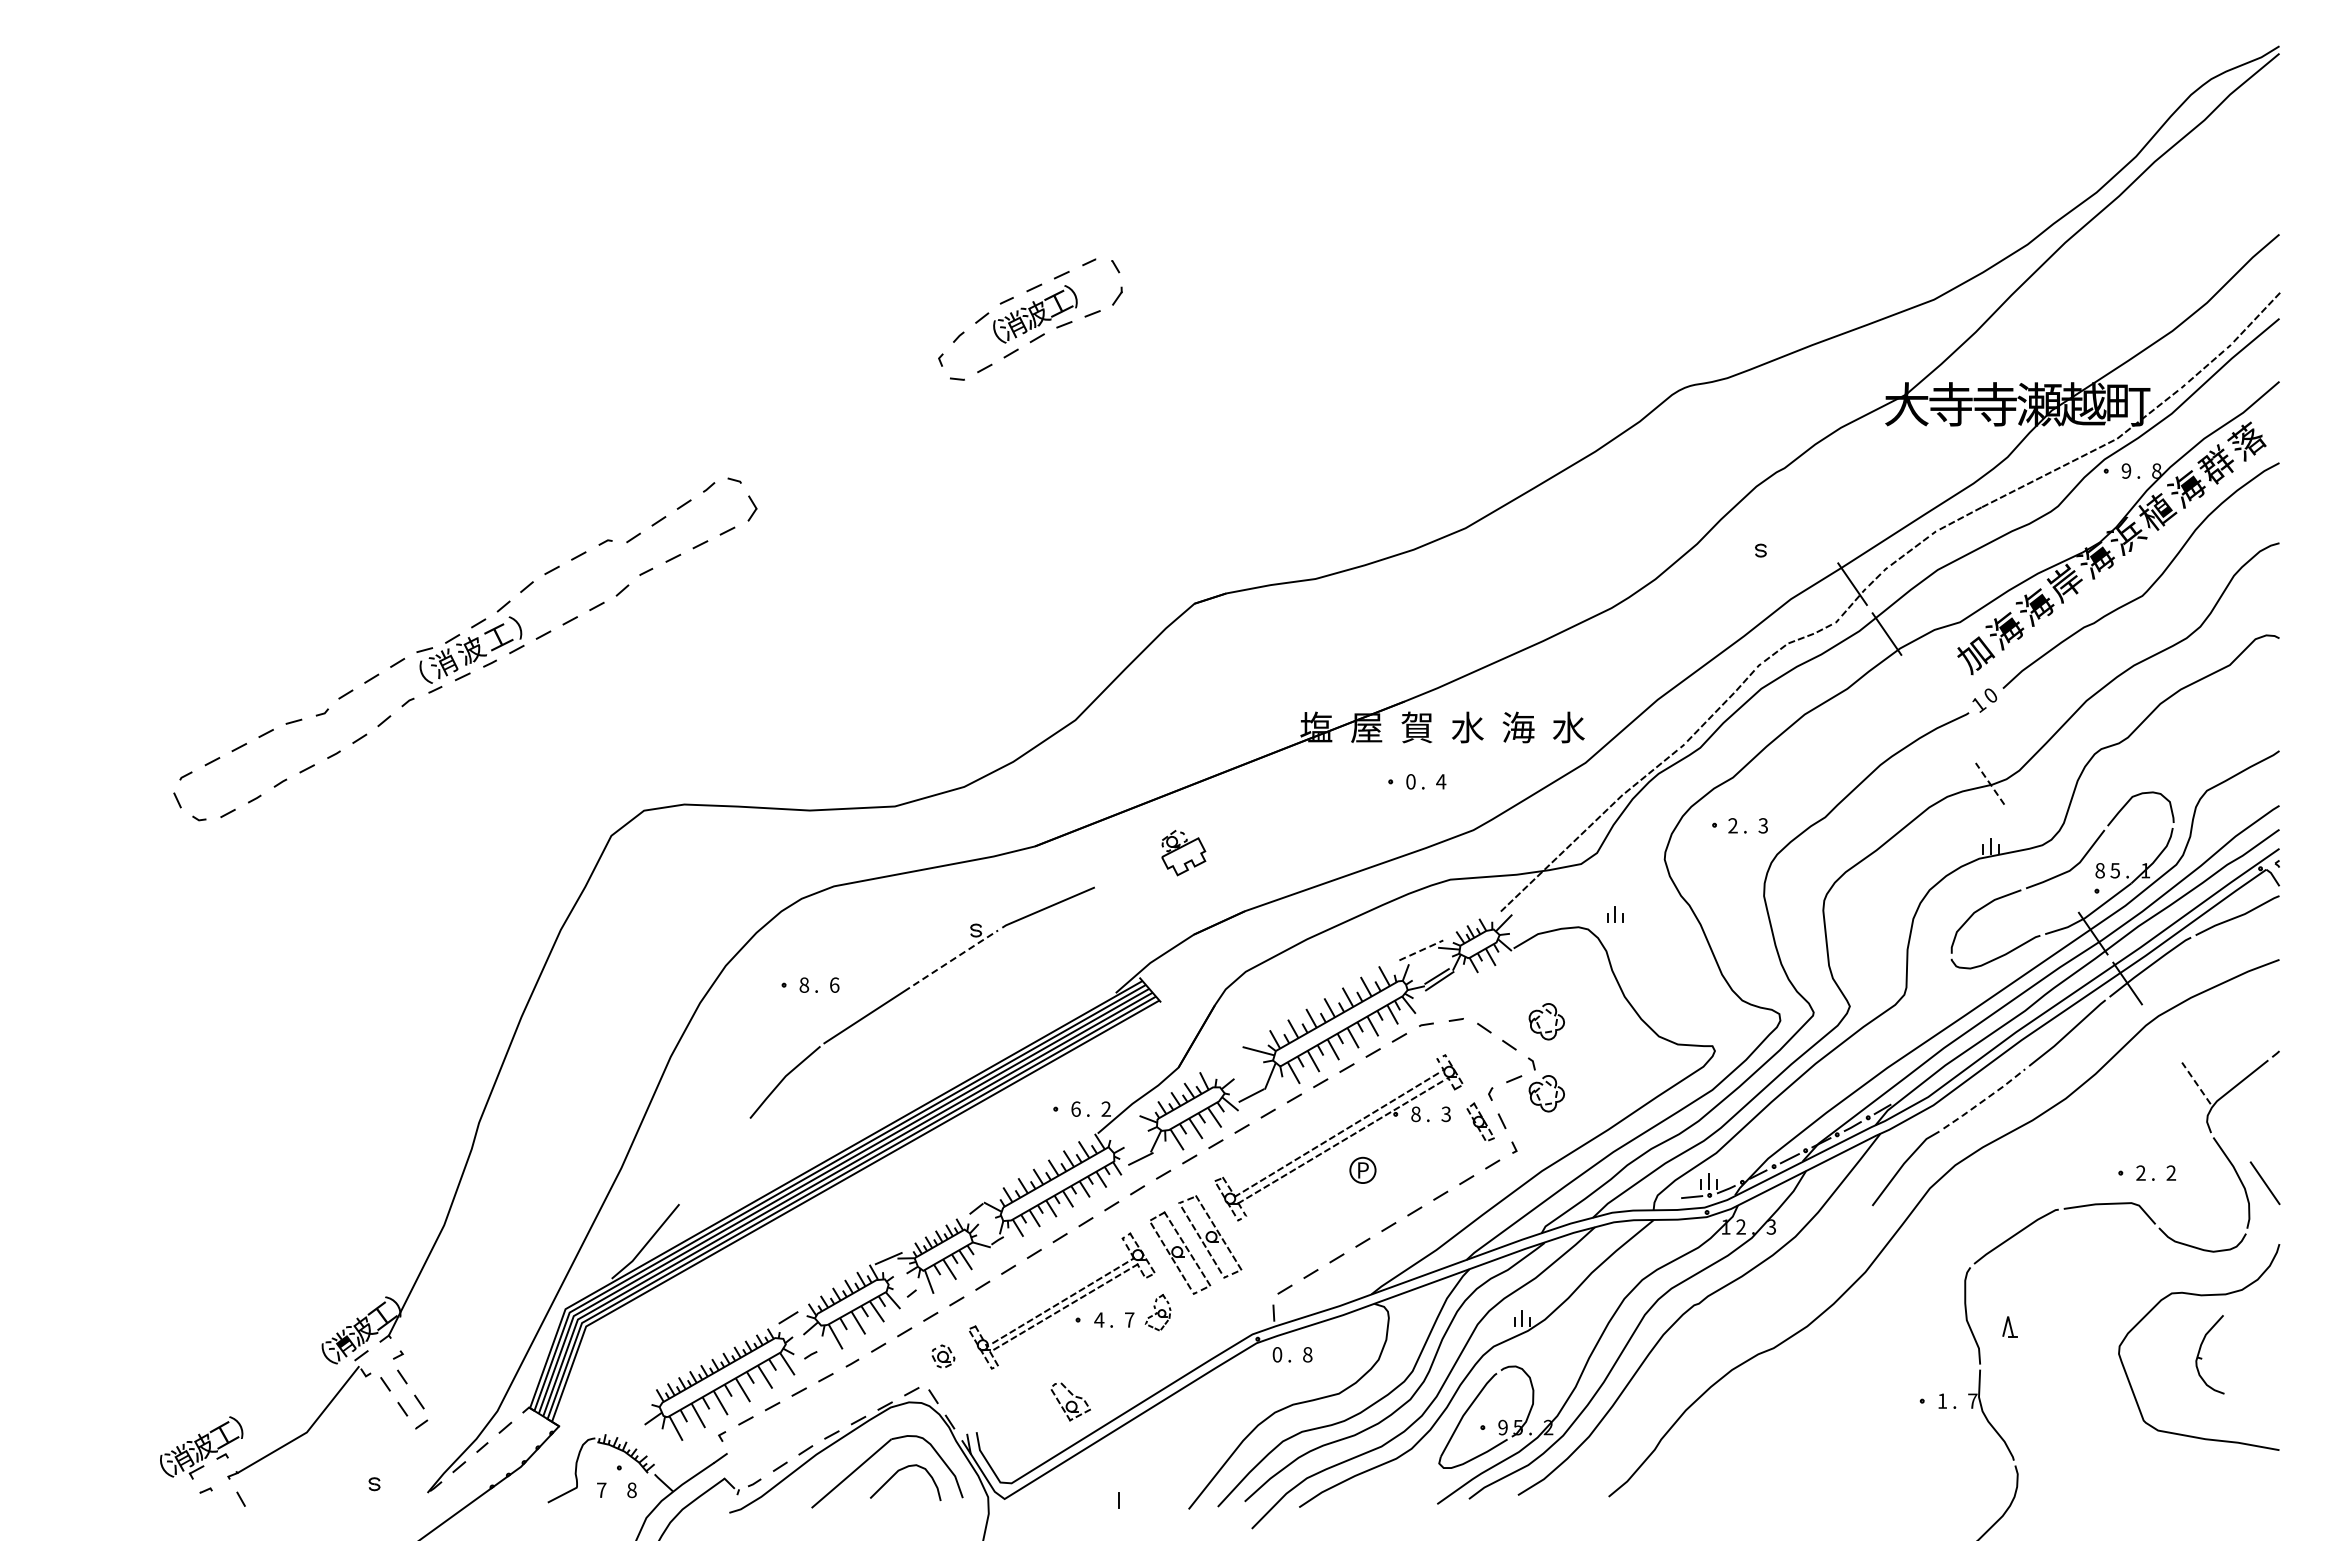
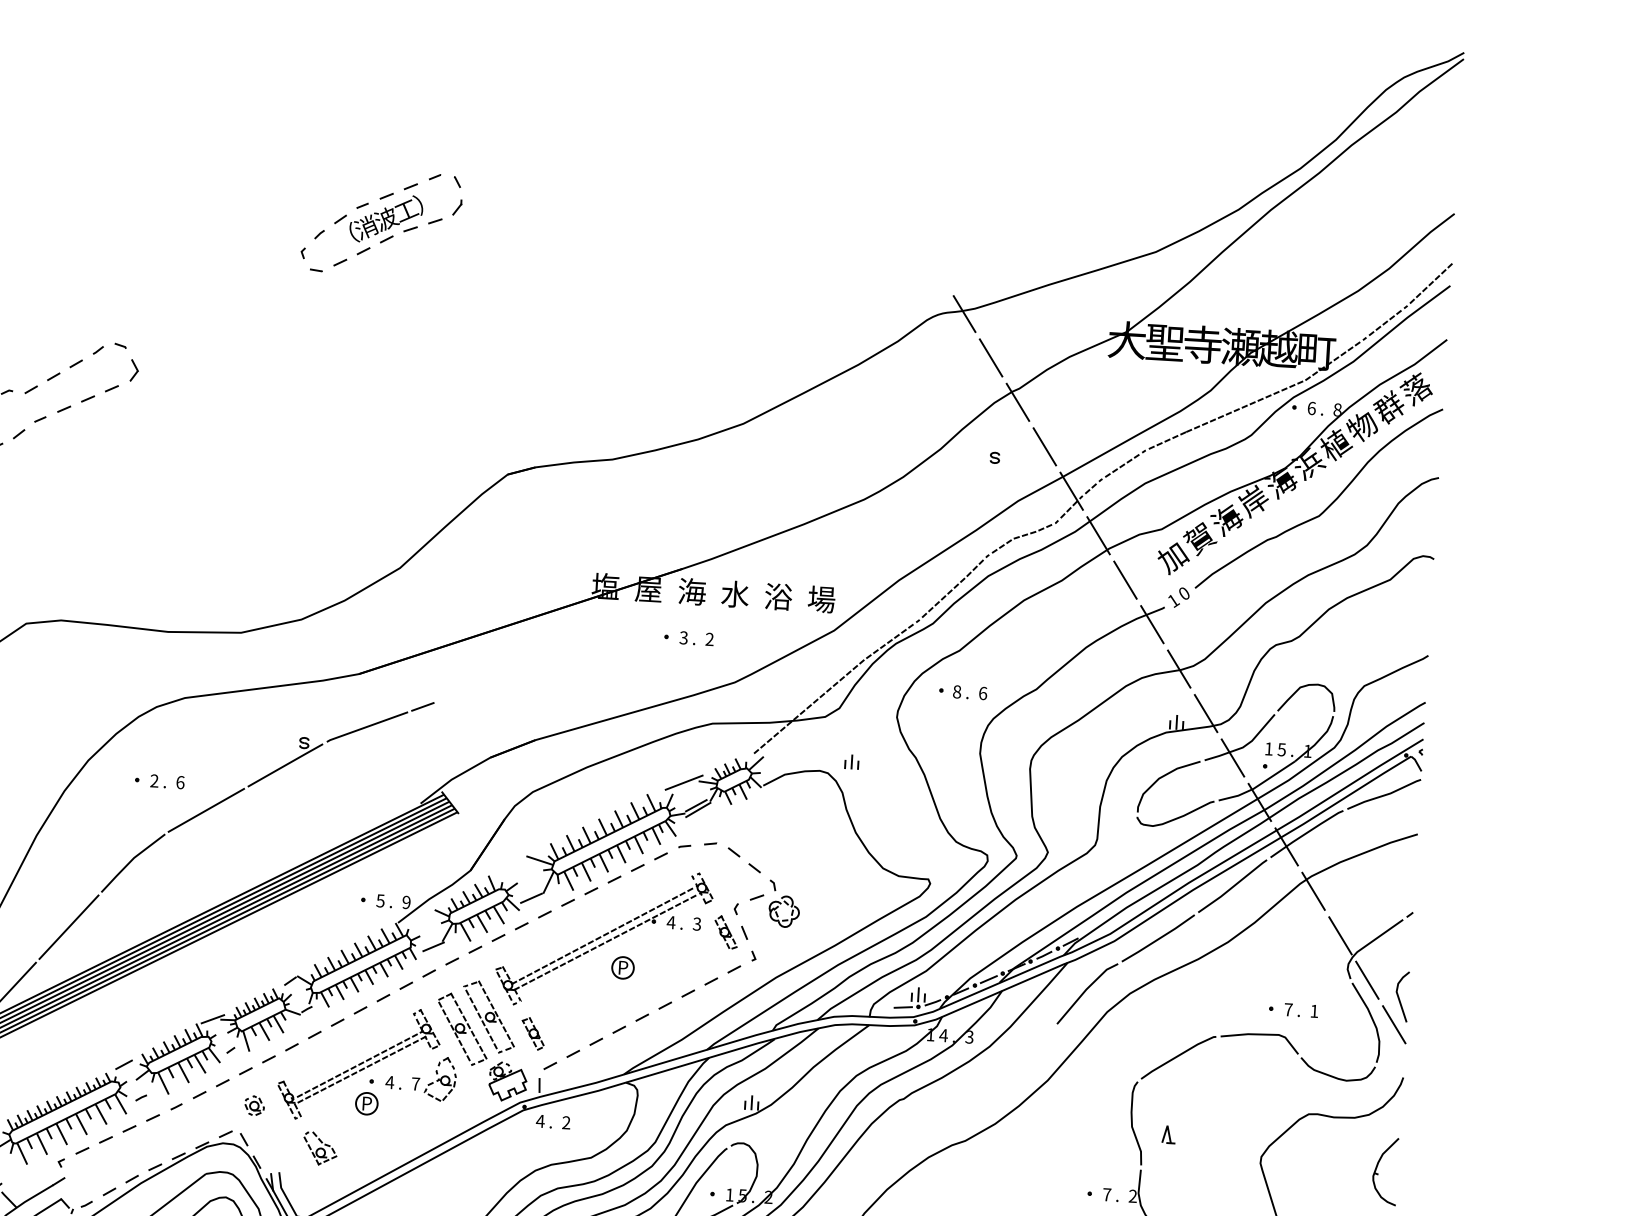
line: (1715, 385) -> (964, 314), added
text: (1950, 404) -> (1164, 342), 寺 -> 聖
line: (1749, 434) -> (991, 357), added
text: (2126, 470) -> (1311, 407), 9 -> 6
line: (1783, 484) -> (1017, 402), added
text: (2186, 489) -> (1362, 427), 海 -> 物
line: (1817, 534) -> (1044, 446), added
text: (2005, 630) -> (1200, 538), 海 -> 賀
line: (1921, 683) -> (1125, 579), added
text: (1417, 727) -> (692, 591), 賀 -> 海
text: (1518, 727) -> (778, 596), 海 -> 浴
text: (1568, 727) -> (821, 599), 水 -> 場
line: (1955, 733) -> (1152, 624), added
text: (1410, 781) -> (683, 637), 0 -> 3
text: (1441, 781) -> (710, 639), 4 -> 2
line: (1989, 783) -> (1178, 668), dashed -> solid
text: (1732, 825) -> (956, 691), 2 -> 8
text: (1763, 825) -> (983, 693), 3 -> 6
line: (2024, 833) -> (1206, 713), added
part: (1183, 853) -> (507, 1082), moved
text: (2099, 870) -> (1268, 748), 8 -> 1
line: (1111, 880) -> (422, 707), added
line: (2058, 883) -> (1232, 757), added
line: (1421, 950) -> (684, 782), dashed -> solid
line: (956, 957) -> (286, 765), dashed -> solid
text: (804, 984) -> (154, 780), 8 -> 2
part: (1539, 1024) -> (781, 852), removed
line: (2161, 1033) -> (1313, 891), added
line: (2196, 1082) -> (1340, 935), dashed -> solid
line: (1984, 1099) -> (1158, 938), dashed -> solid
text: (1075, 1108) -> (380, 900), 6 -> 5
text: (1105, 1108) -> (405, 901), 2 -> 9
text: (1415, 1114) -> (670, 922), 8 -> 4
line: (2230, 1133) -> (1367, 980), added
line: (2269, 1151) -> (1399, 997), added
line: (714, 1161) -> (68, 927), added
text: (2140, 1172) -> (1288, 1009), 2 -> 7
text: (2171, 1172) -> (1314, 1010), 2 -> 1
text: (1741, 1226) -> (944, 1035), 2 -> 4
part: (1262, 1253) -> (532, 1033), added
part: (1157, 1312) -> (440, 1079), size x1.43
part: (1073, 1345) -> (366, 1102), added
text: (1277, 1354) -> (540, 1121), 0 -> 4
text: (1307, 1354) -> (566, 1122), 8 -> 2
part: (2202, 1358) -> (1378, 1174), moved
text: (1942, 1400) -> (1107, 1194), 1 -> 7
text: (1972, 1400) -> (1132, 1195), 7 -> 2
part: (1070, 1401) -> (320, 1148), moved
text: (1502, 1427) -> (729, 1194), 9 -> 1

